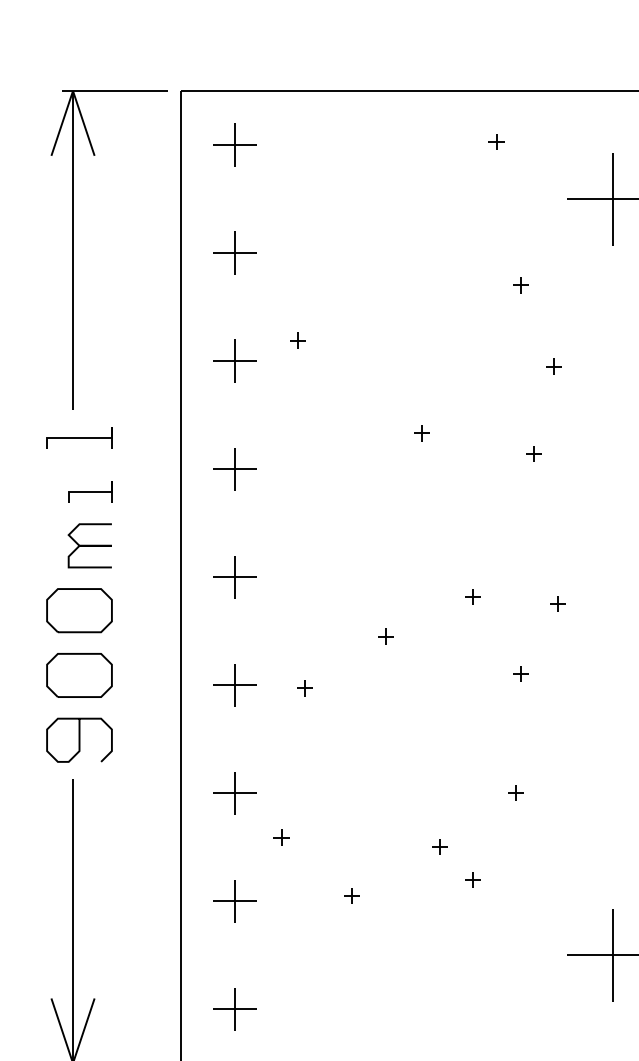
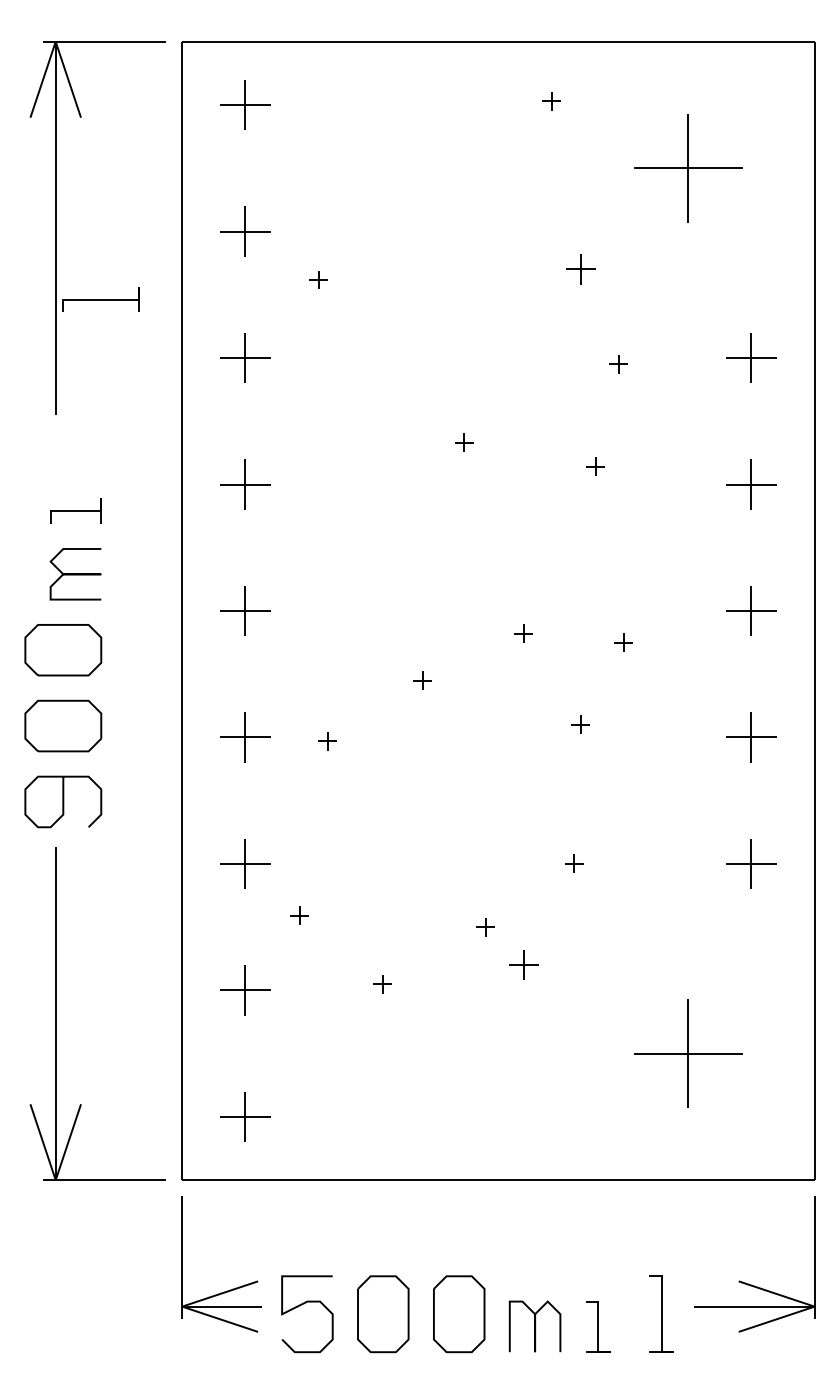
part: (521, 285) -> (580, 269), size x1.6
part: (297, 340) -> (318, 279), moved
line: (78, 437) -> (100, 299), moved
part: (472, 879) -> (523, 965), size x1.6

